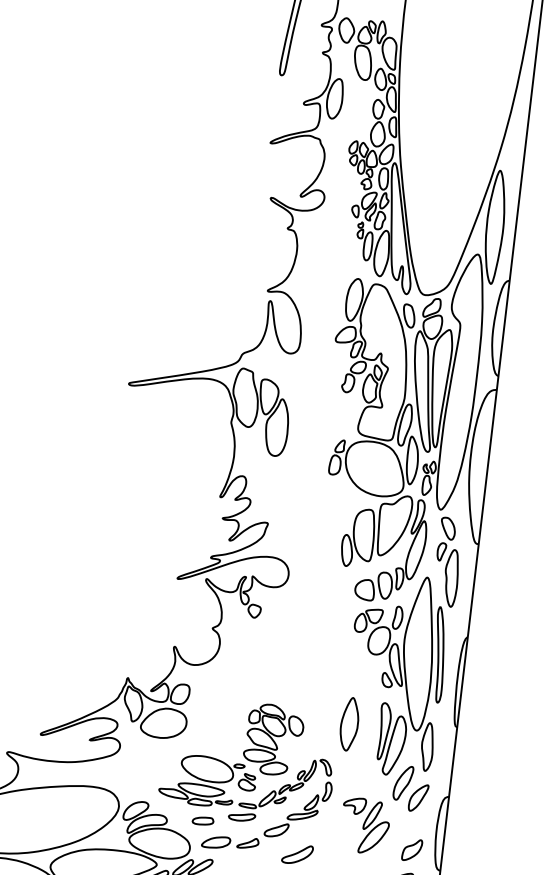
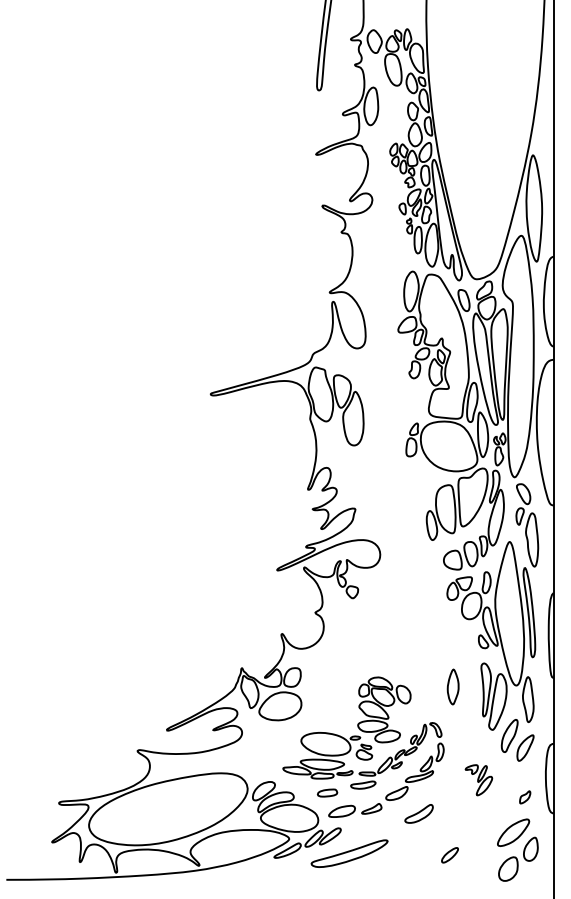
part: (348, 723) -> (452, 686), size x0.7
part: (364, 826) -> (478, 780), size x0.6
part: (411, 850) -> (524, 797), size x0.6

